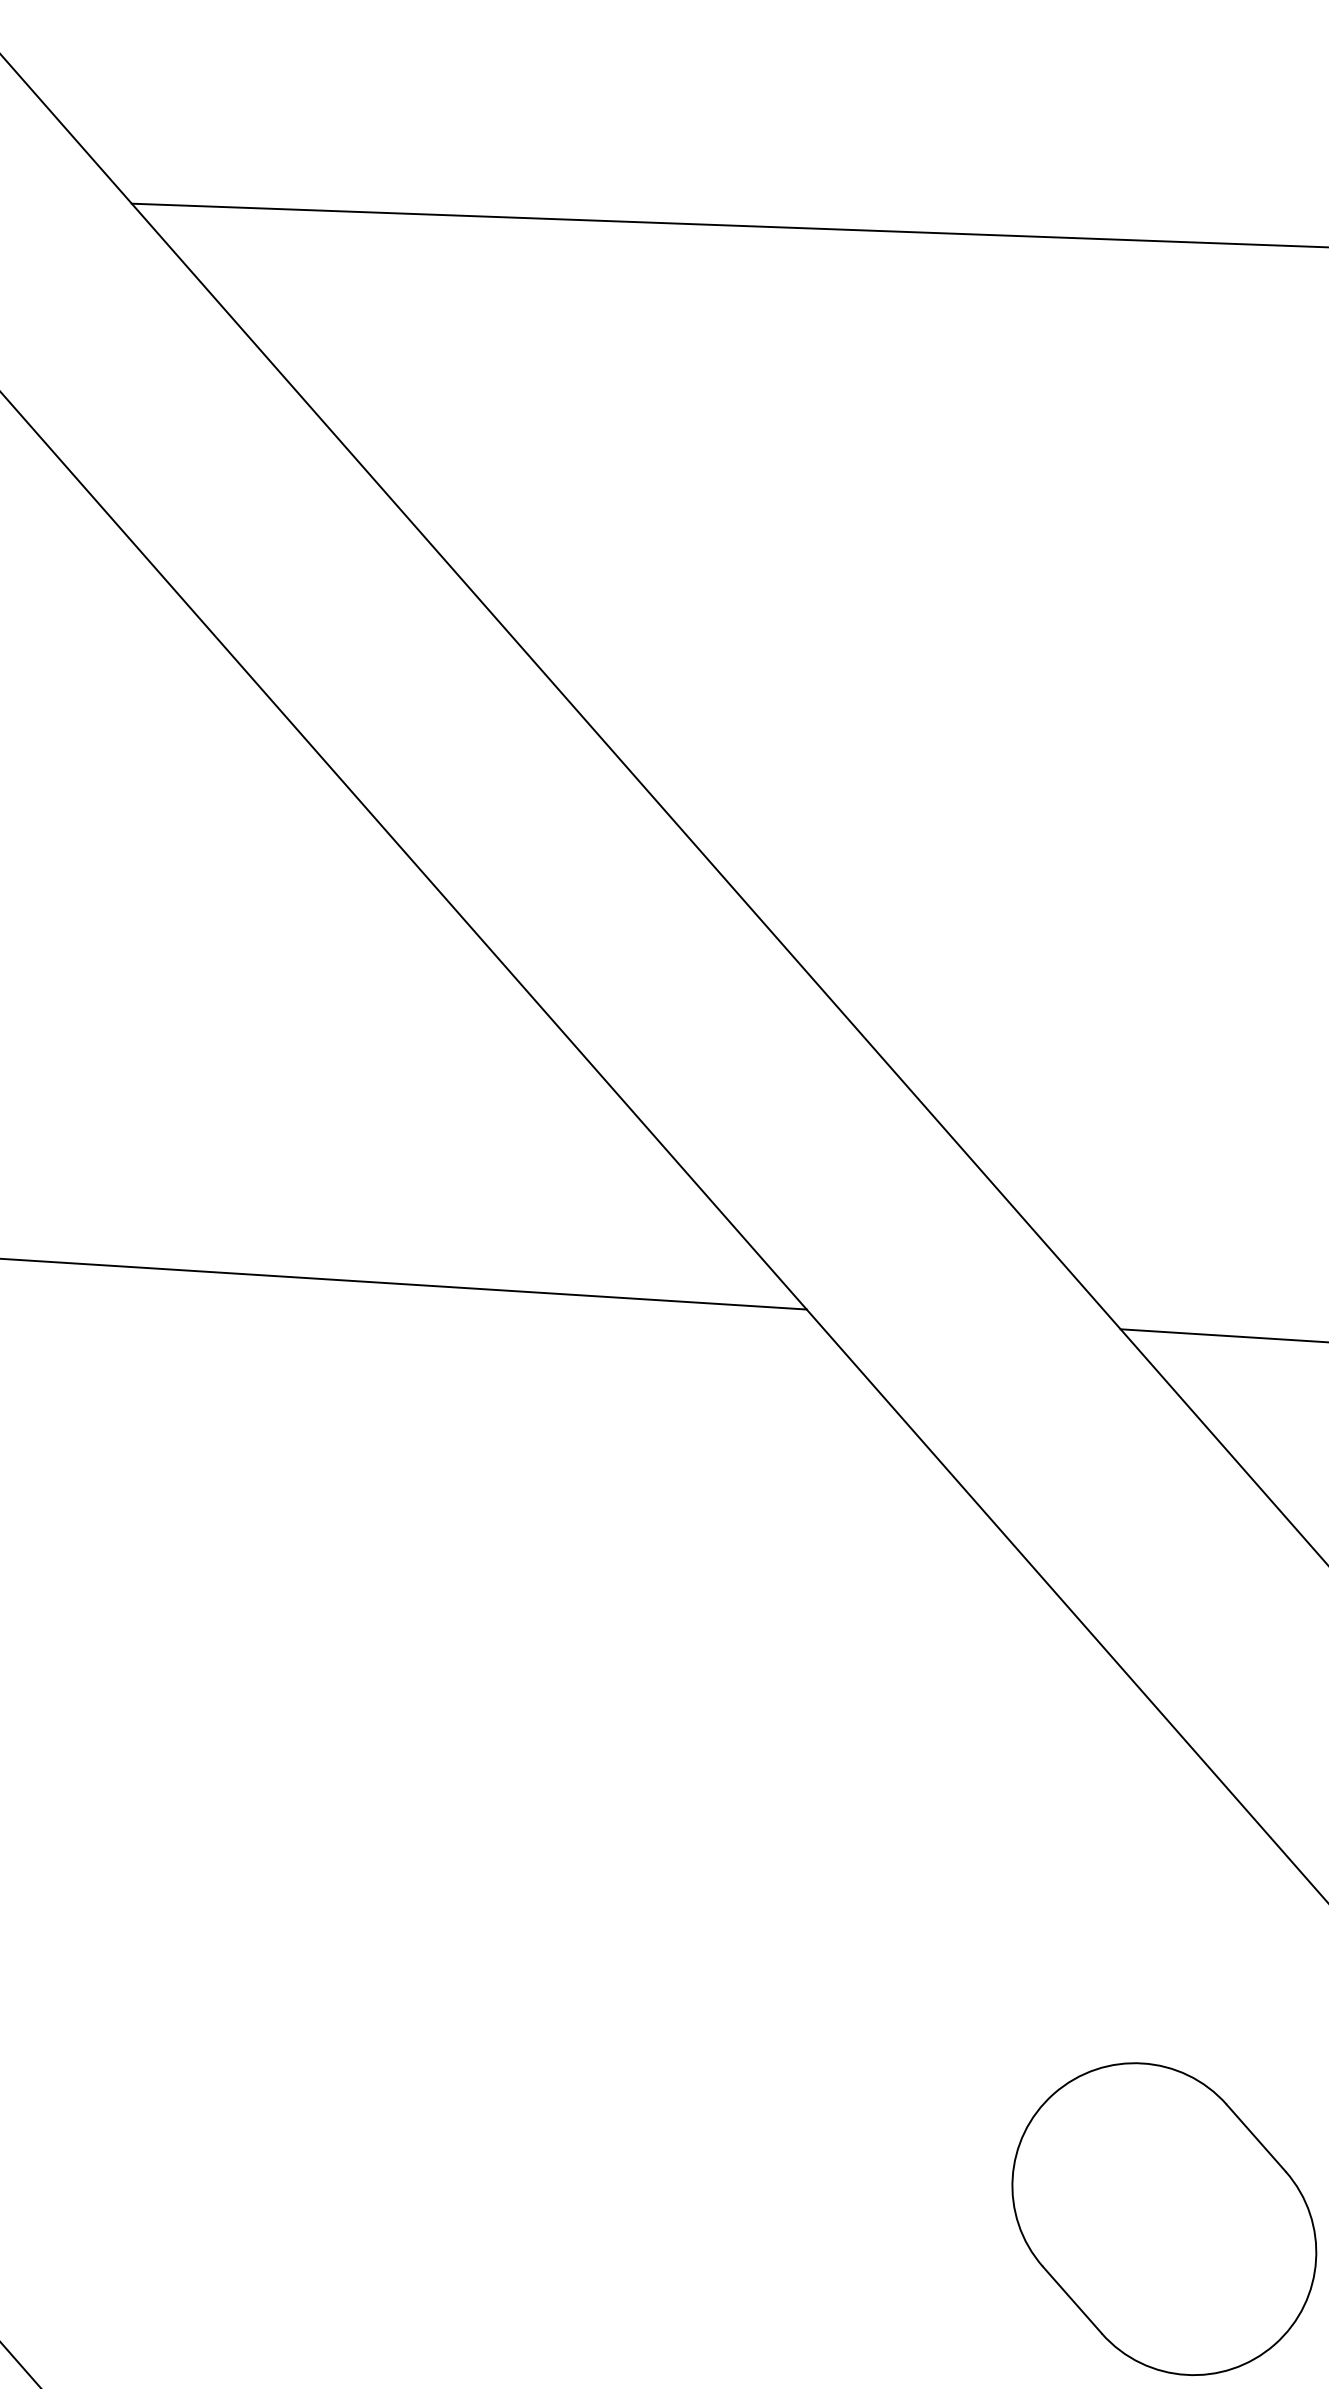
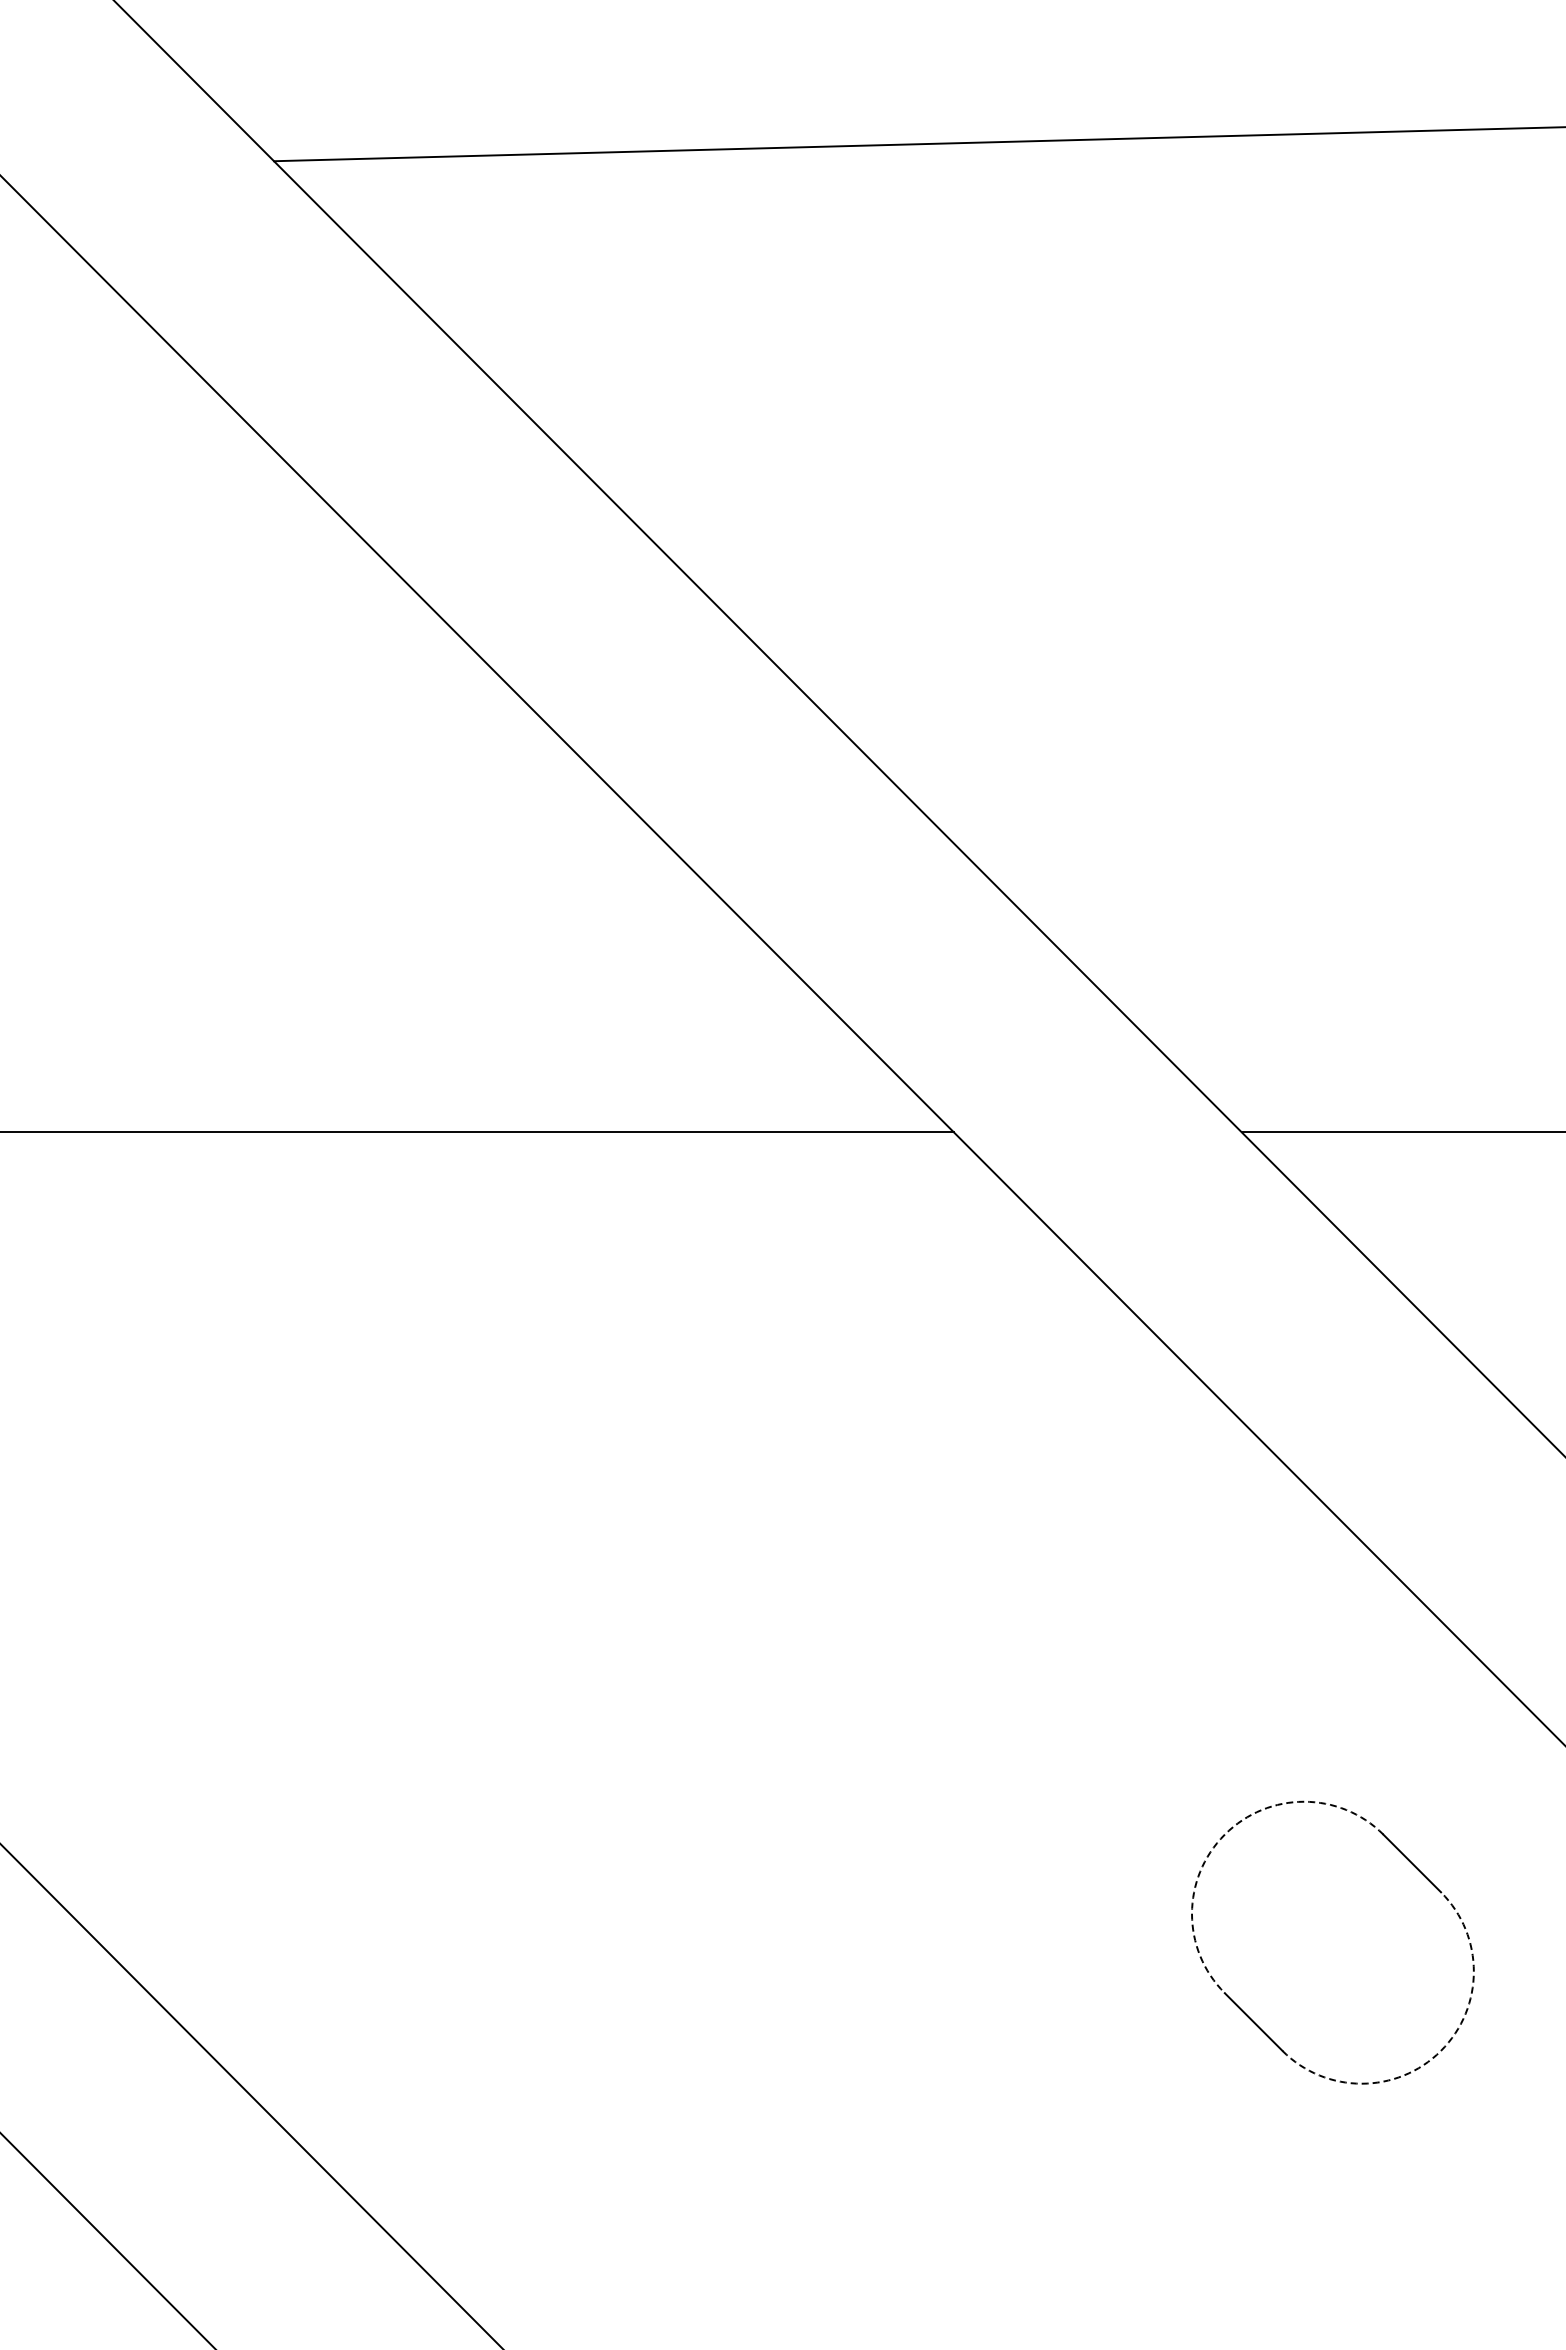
arc: (1053, 2093) -> (1224, 1834), solid -> dashed
arc: (1275, 2344) -> (1441, 2050), solid -> dashed

